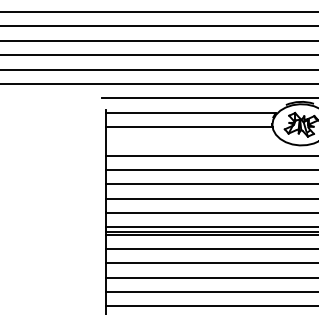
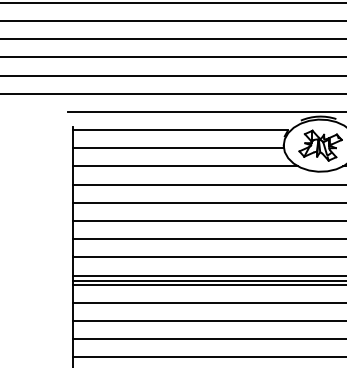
line: (194, 141) -> (185, 166), added

